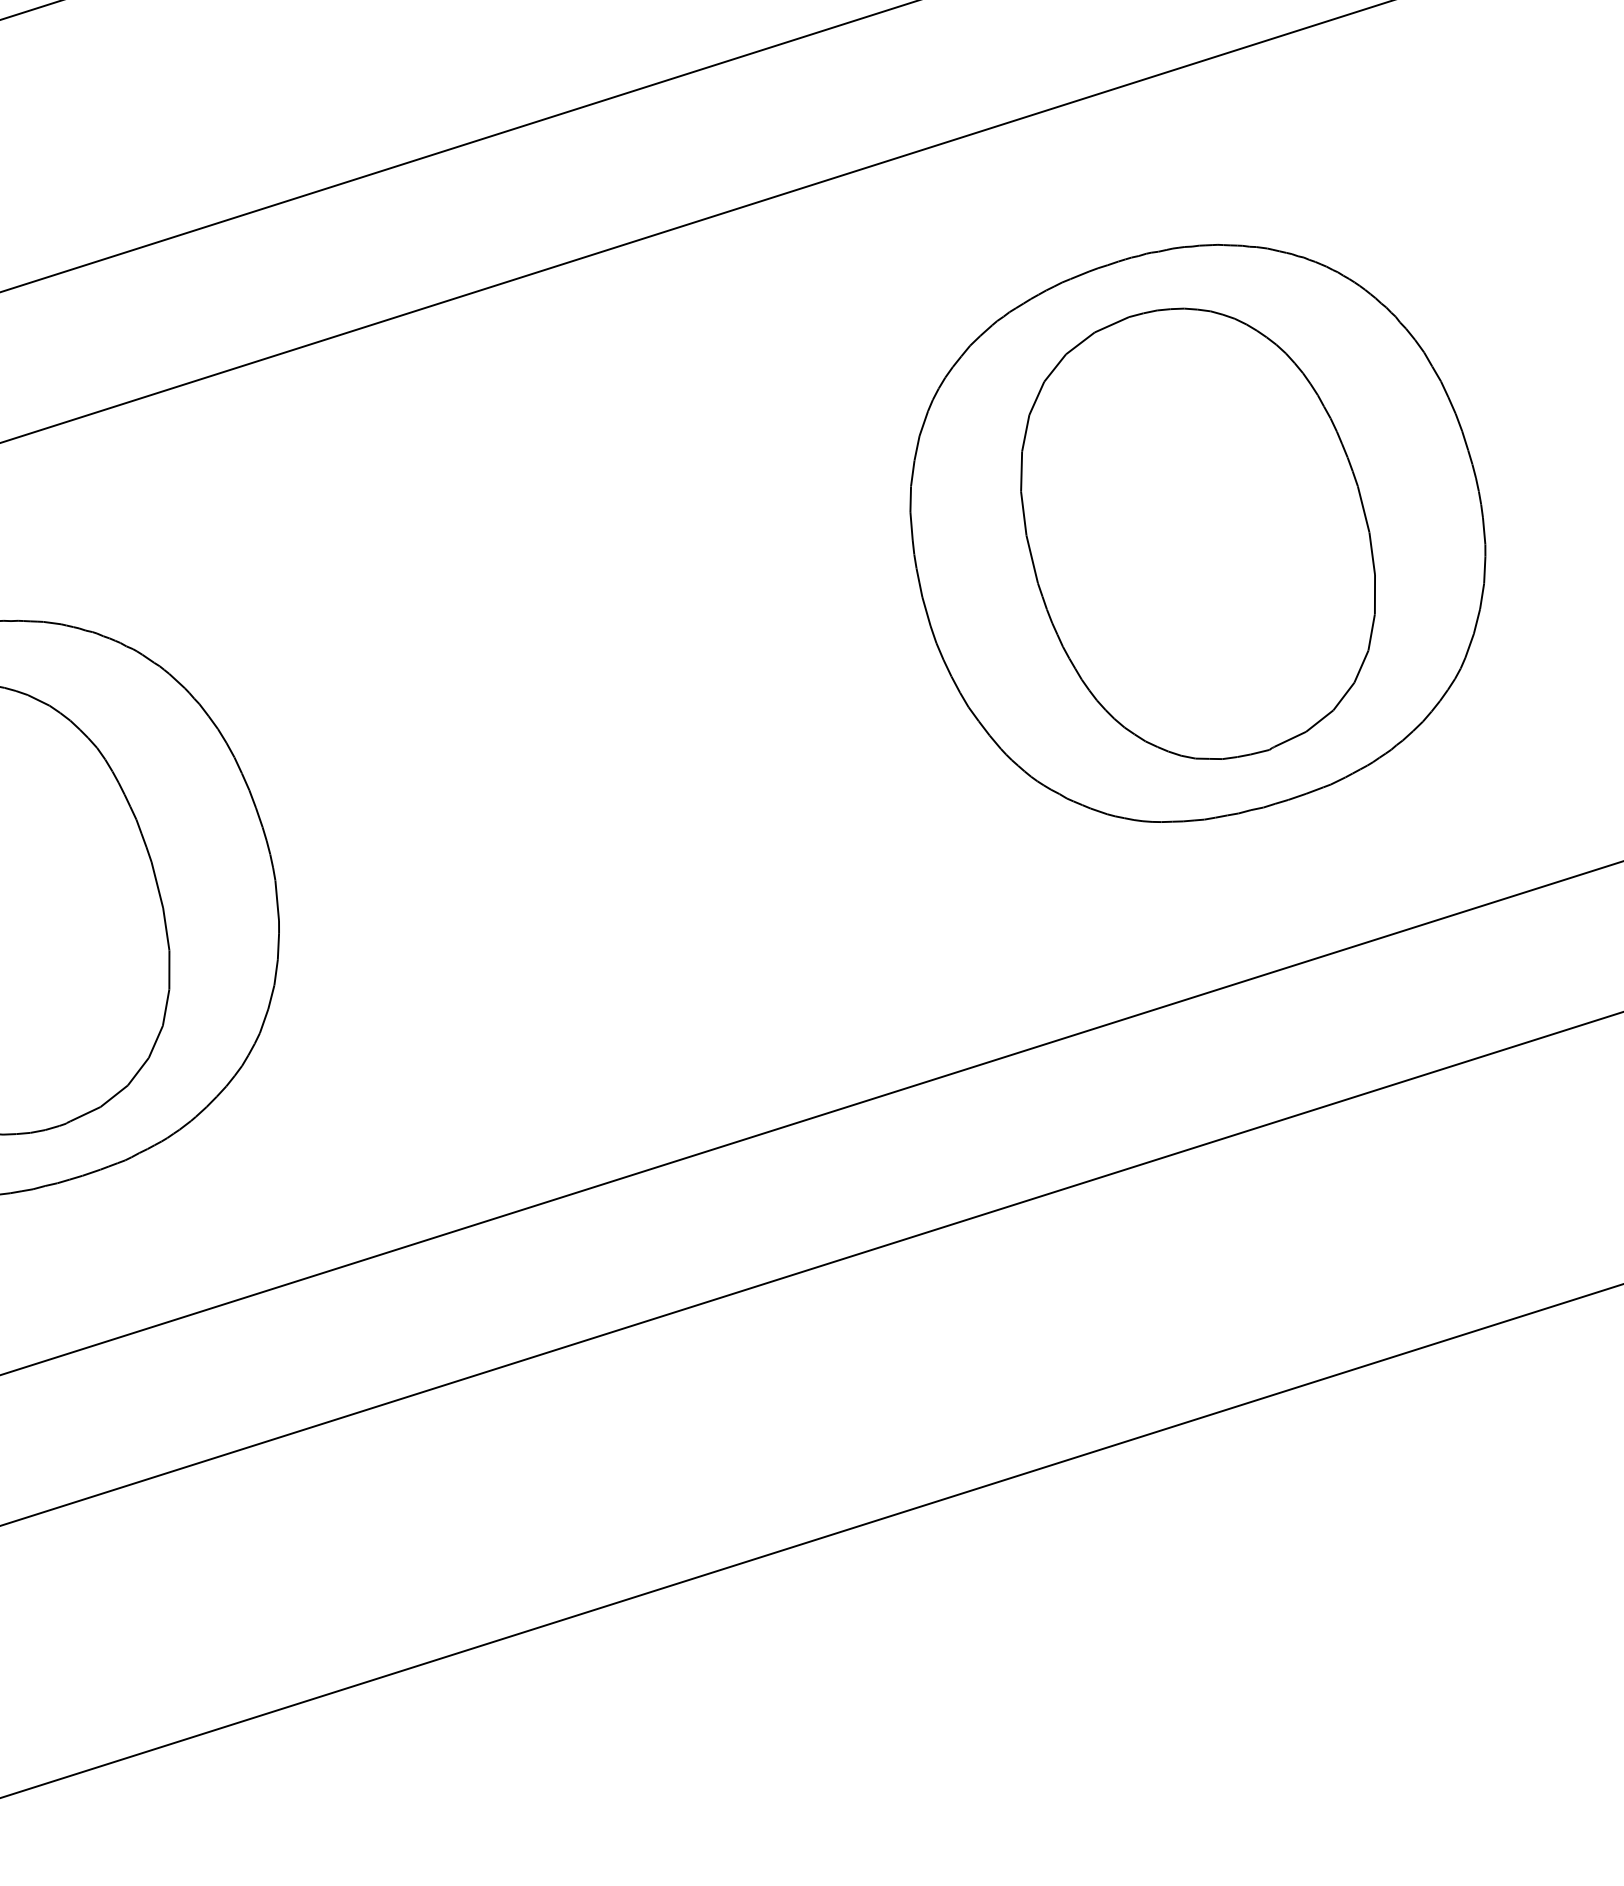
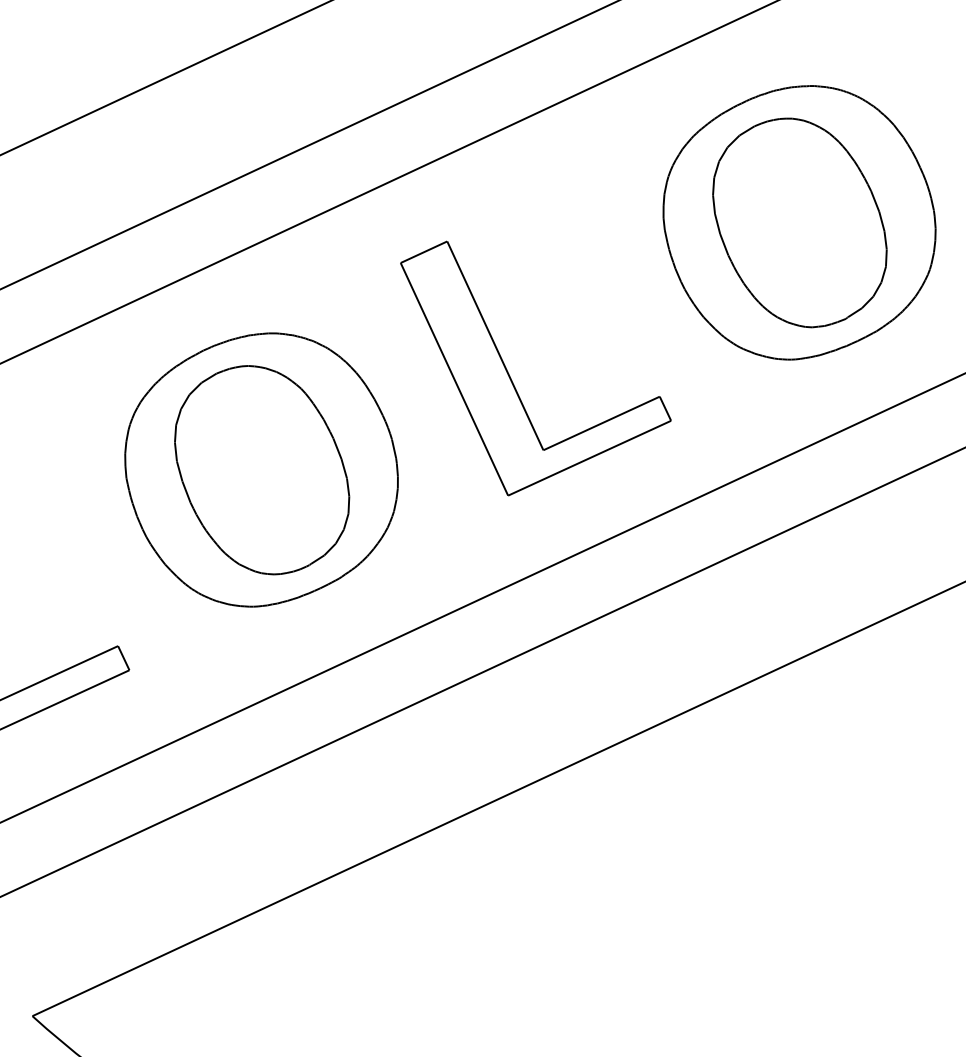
part: (546, 788) -> (512, 380), added

